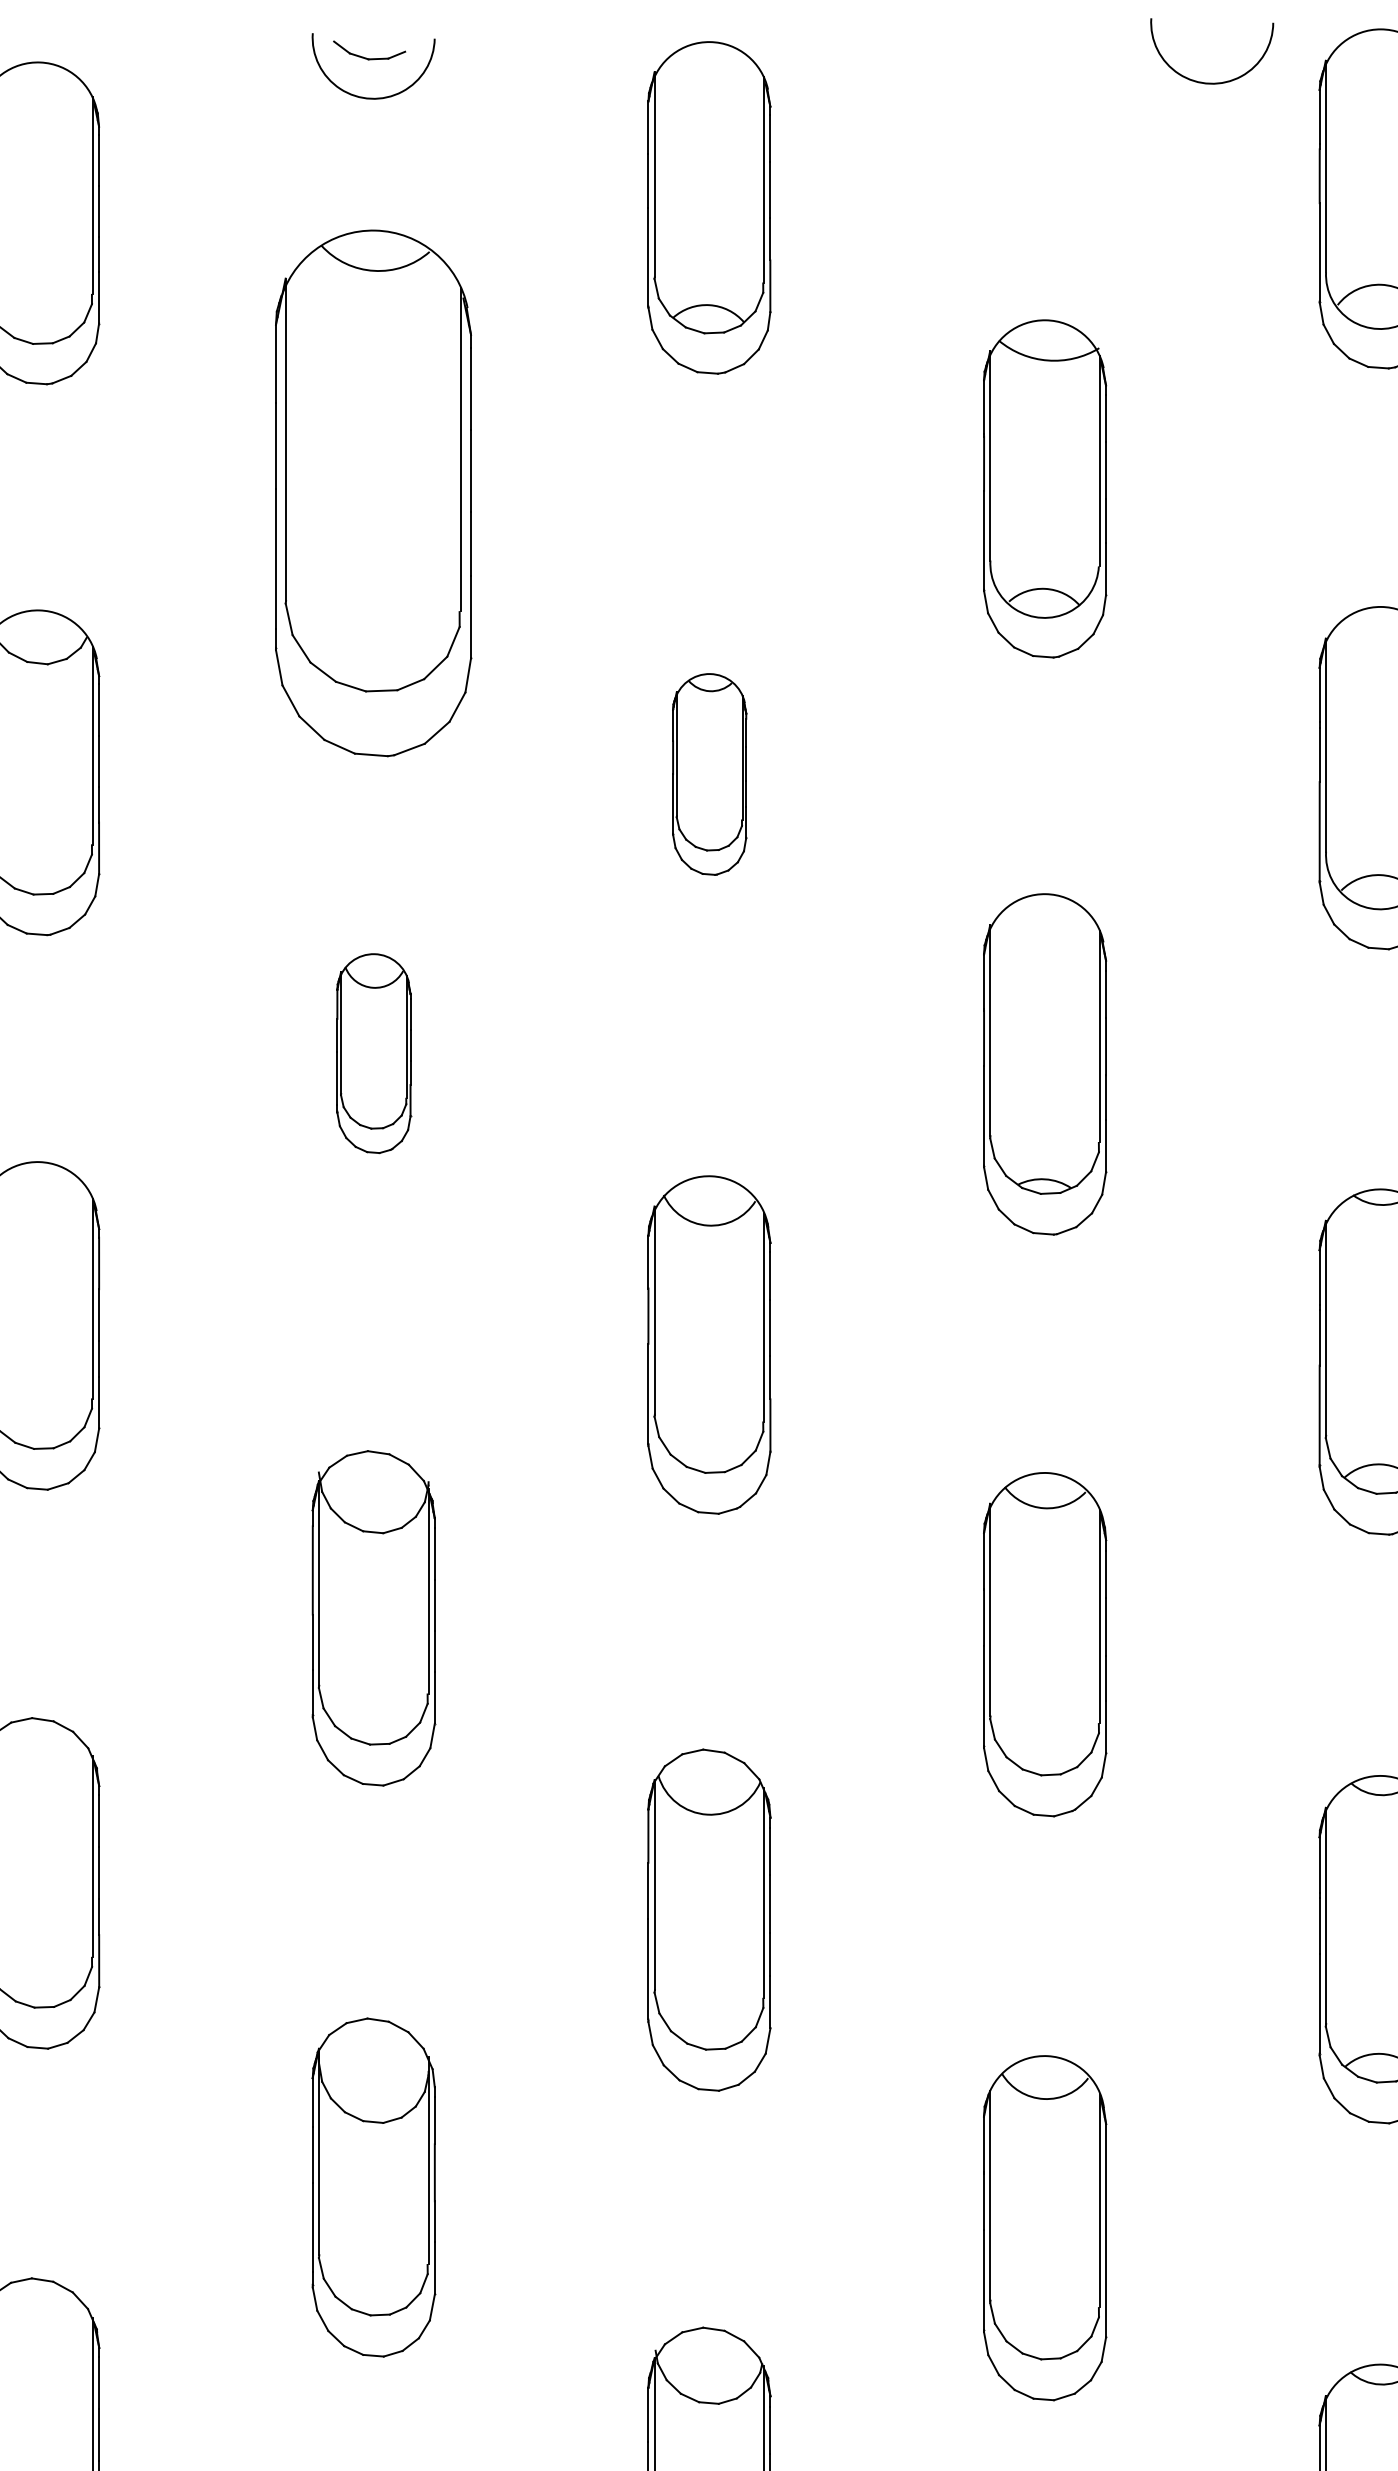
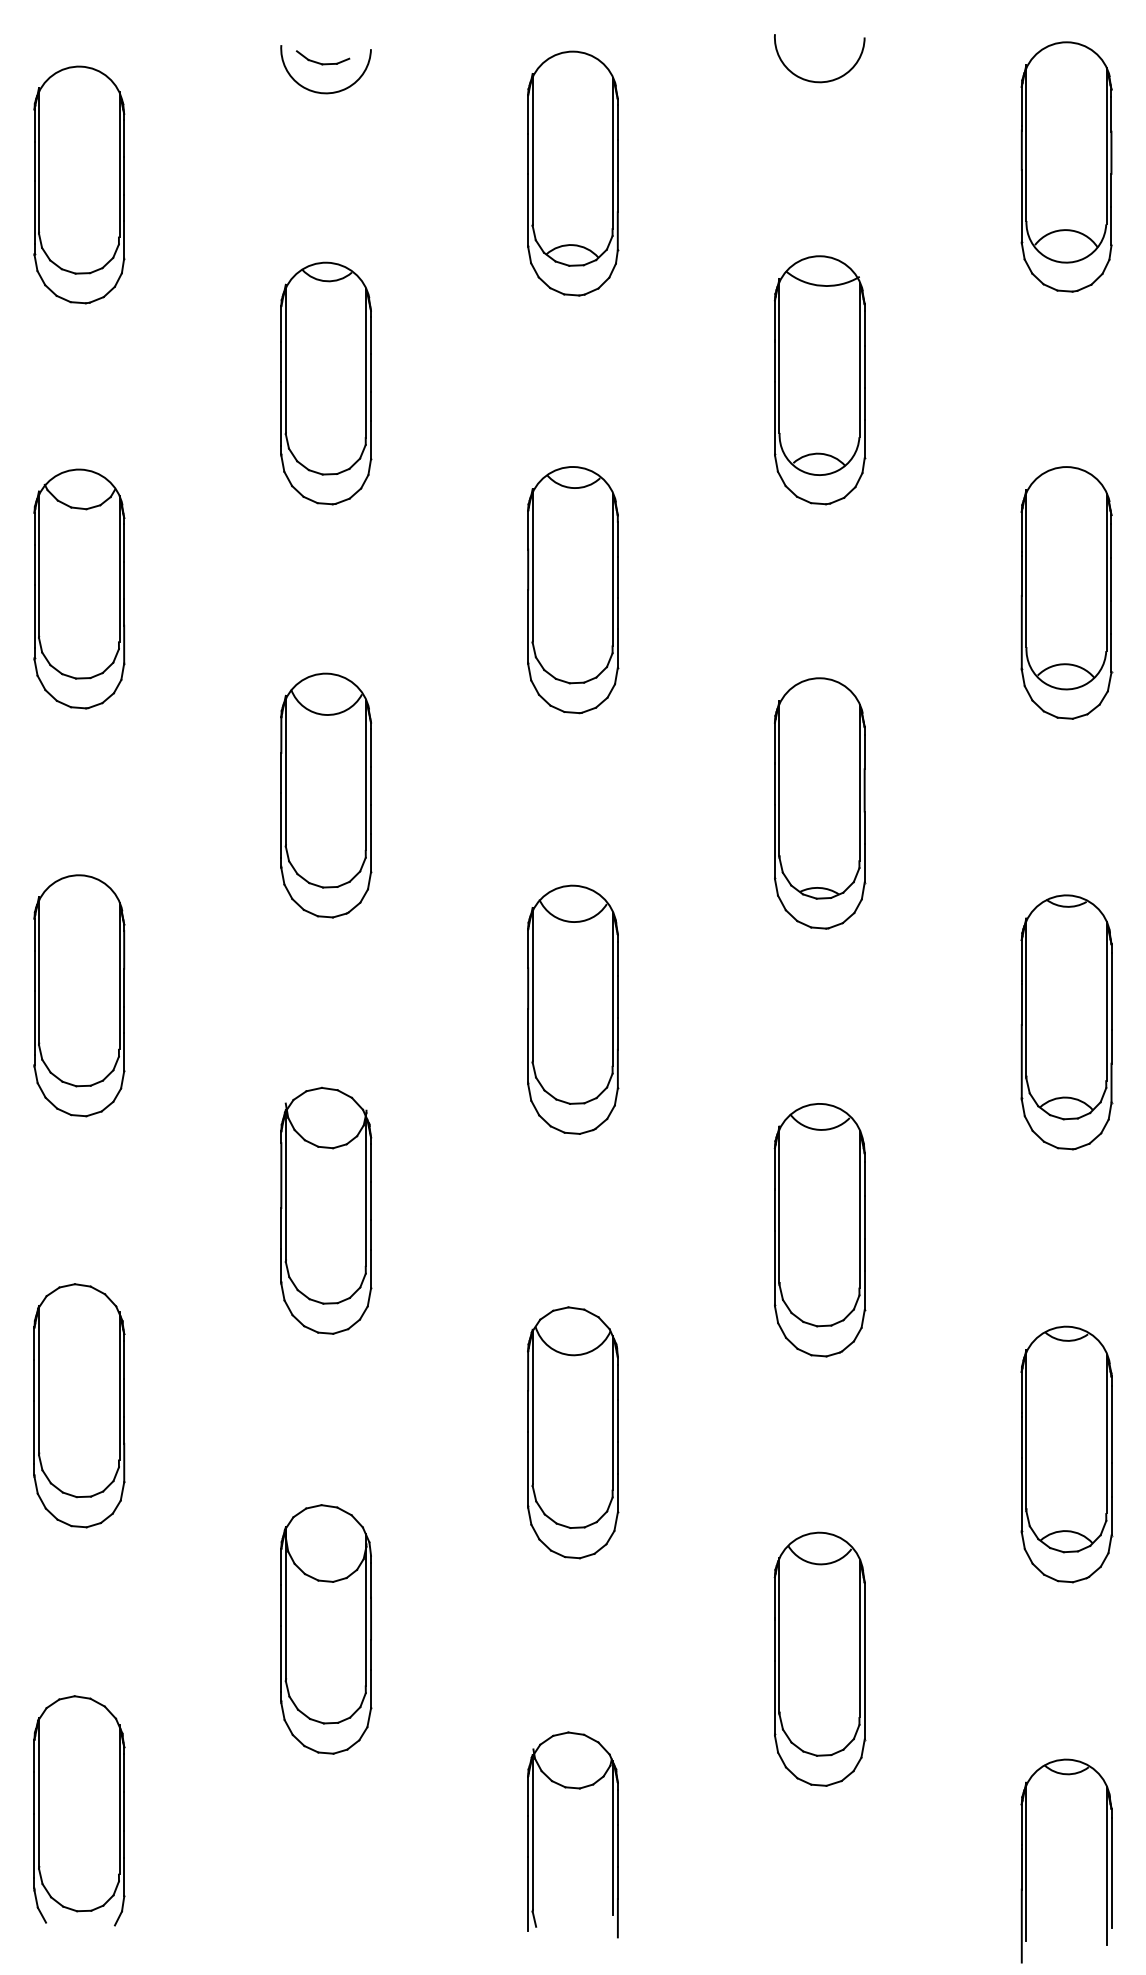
arc: (1203, 81) -> (813, 80), moved
part: (374, 493) -> (326, 383), size x0.62
part: (710, 774) -> (573, 590), size x1.67
part: (374, 1053) -> (326, 795), size x1.67

